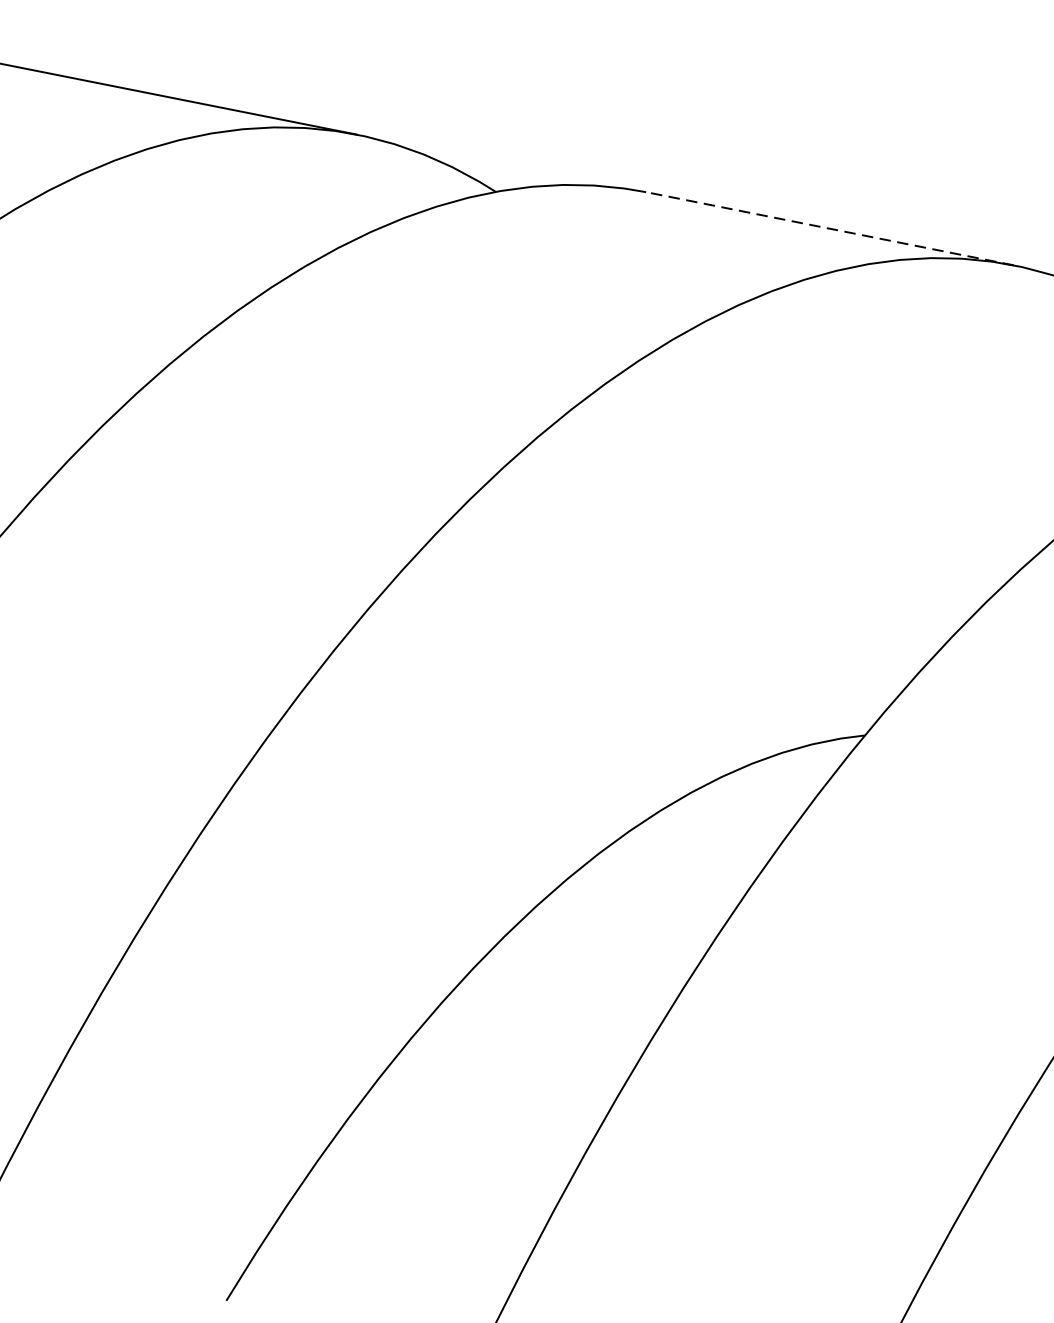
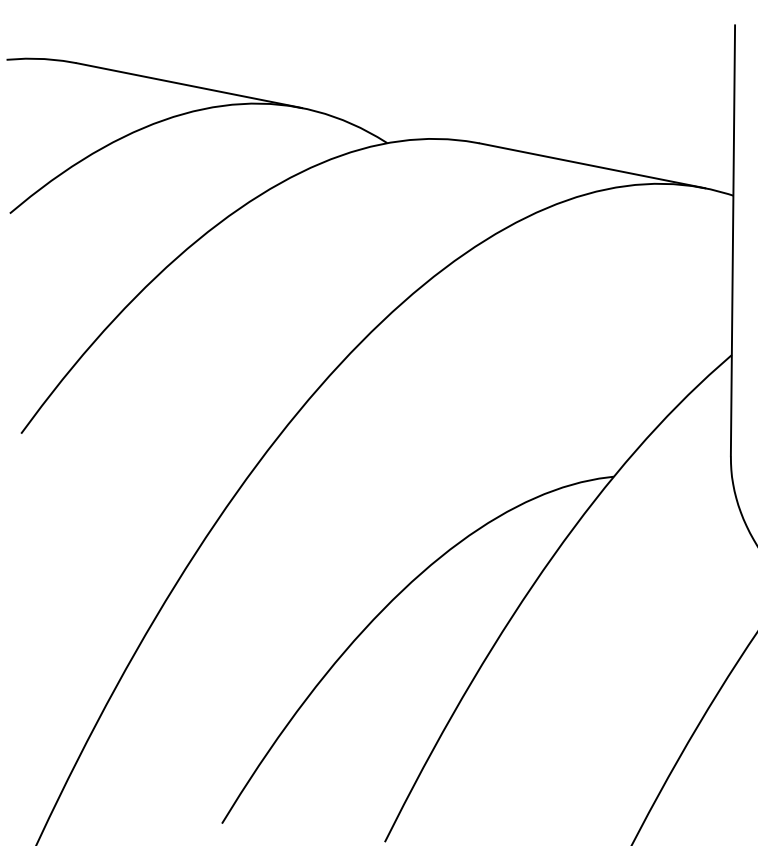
line: (828, 228) -> (591, 165), dashed -> solid

